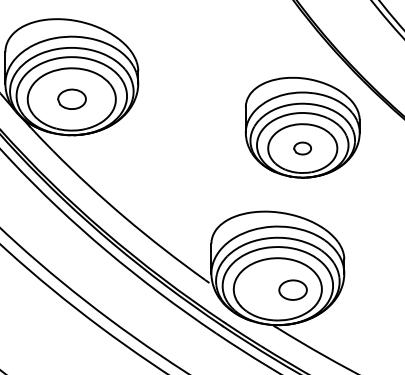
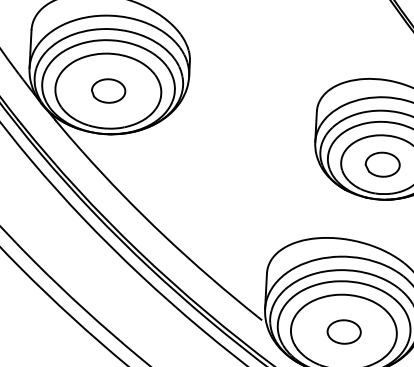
part: (302, 148) -> (382, 164), size x1.67
part: (292, 289) -> (343, 331), moved

